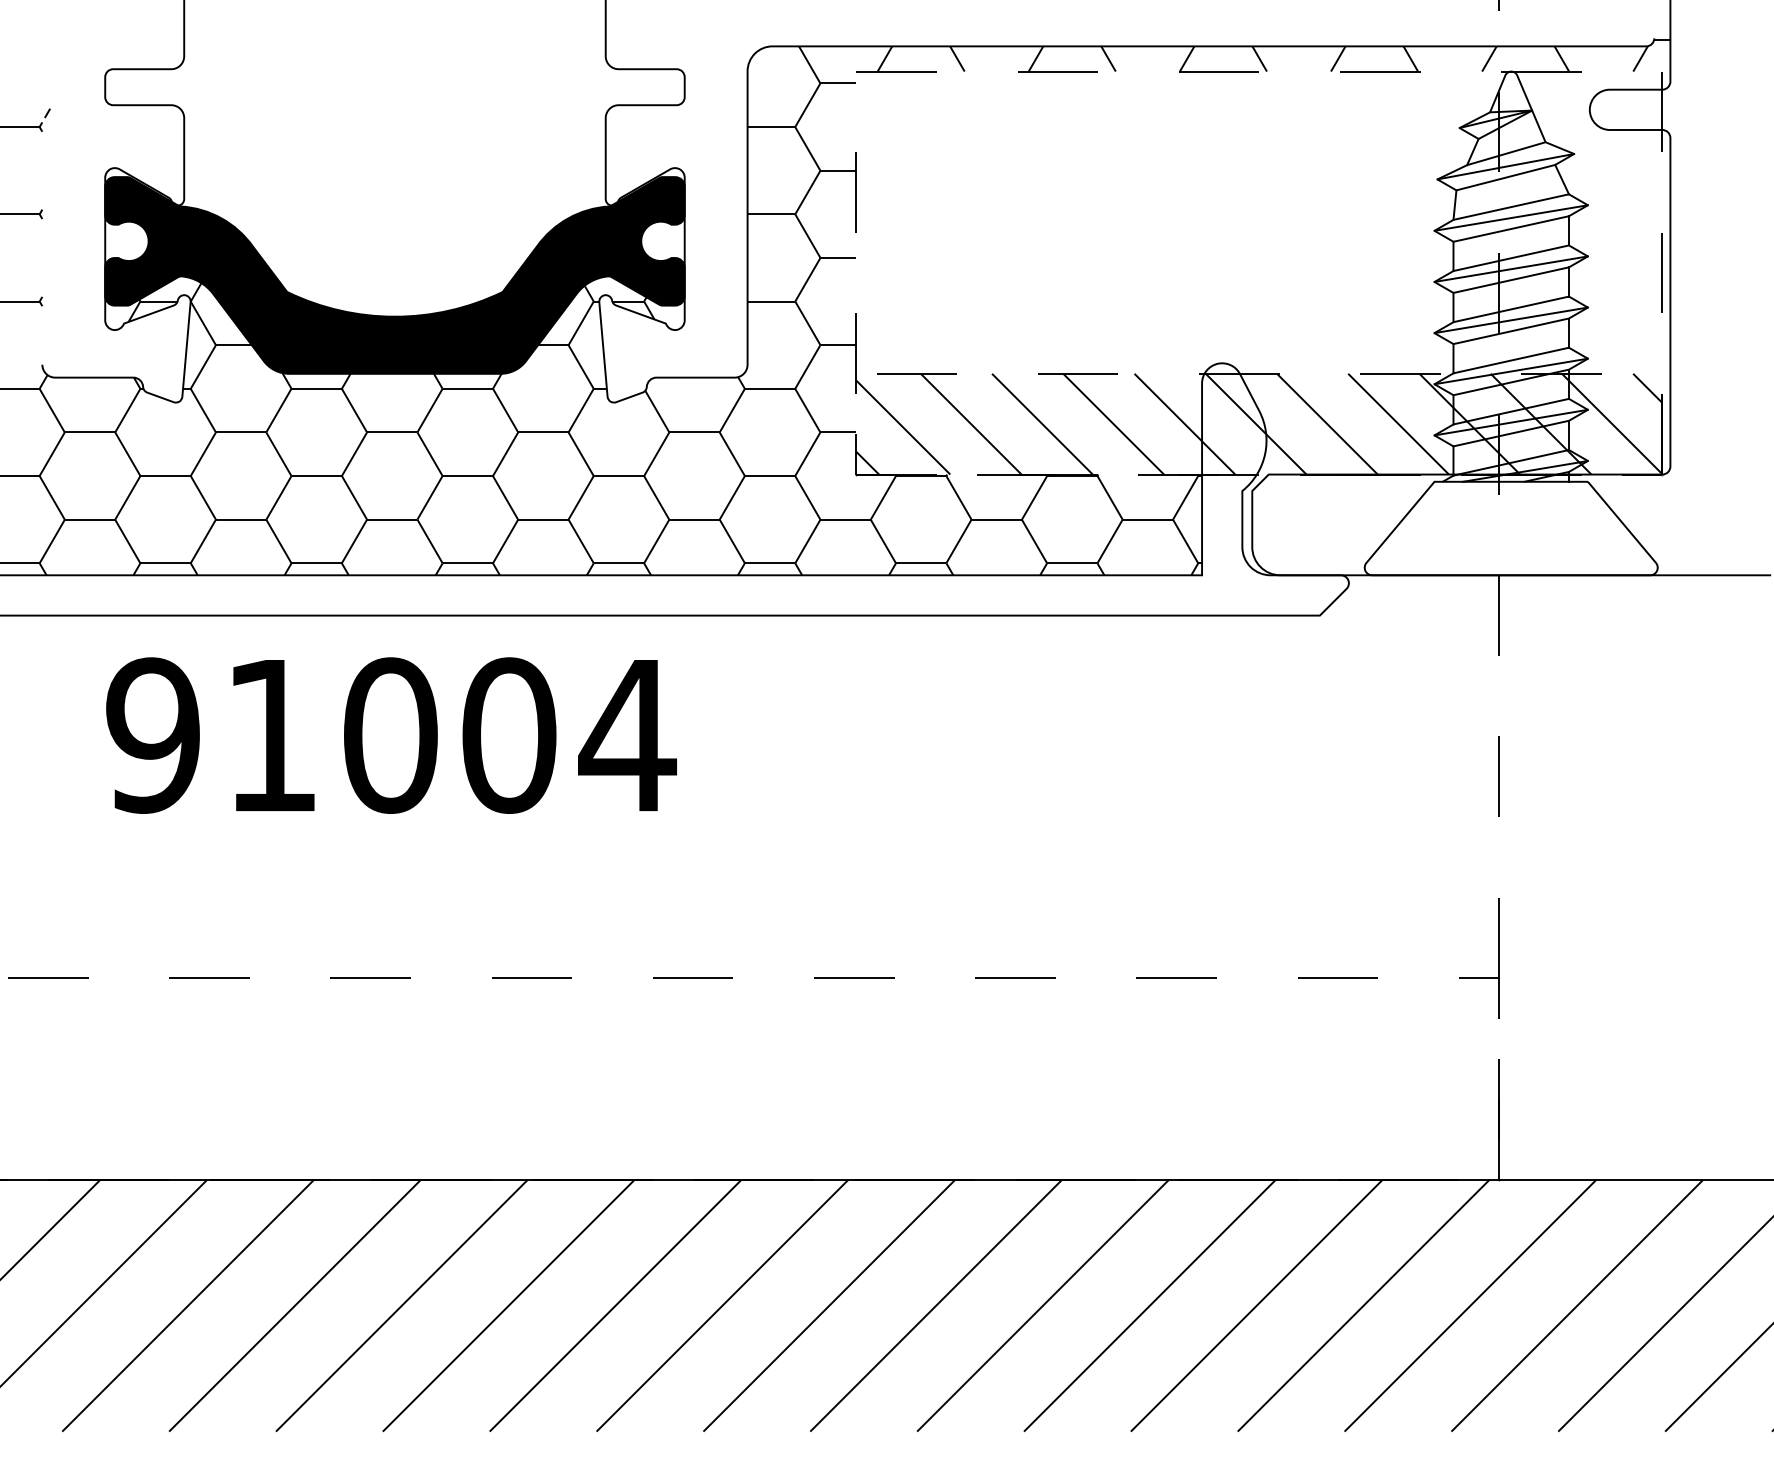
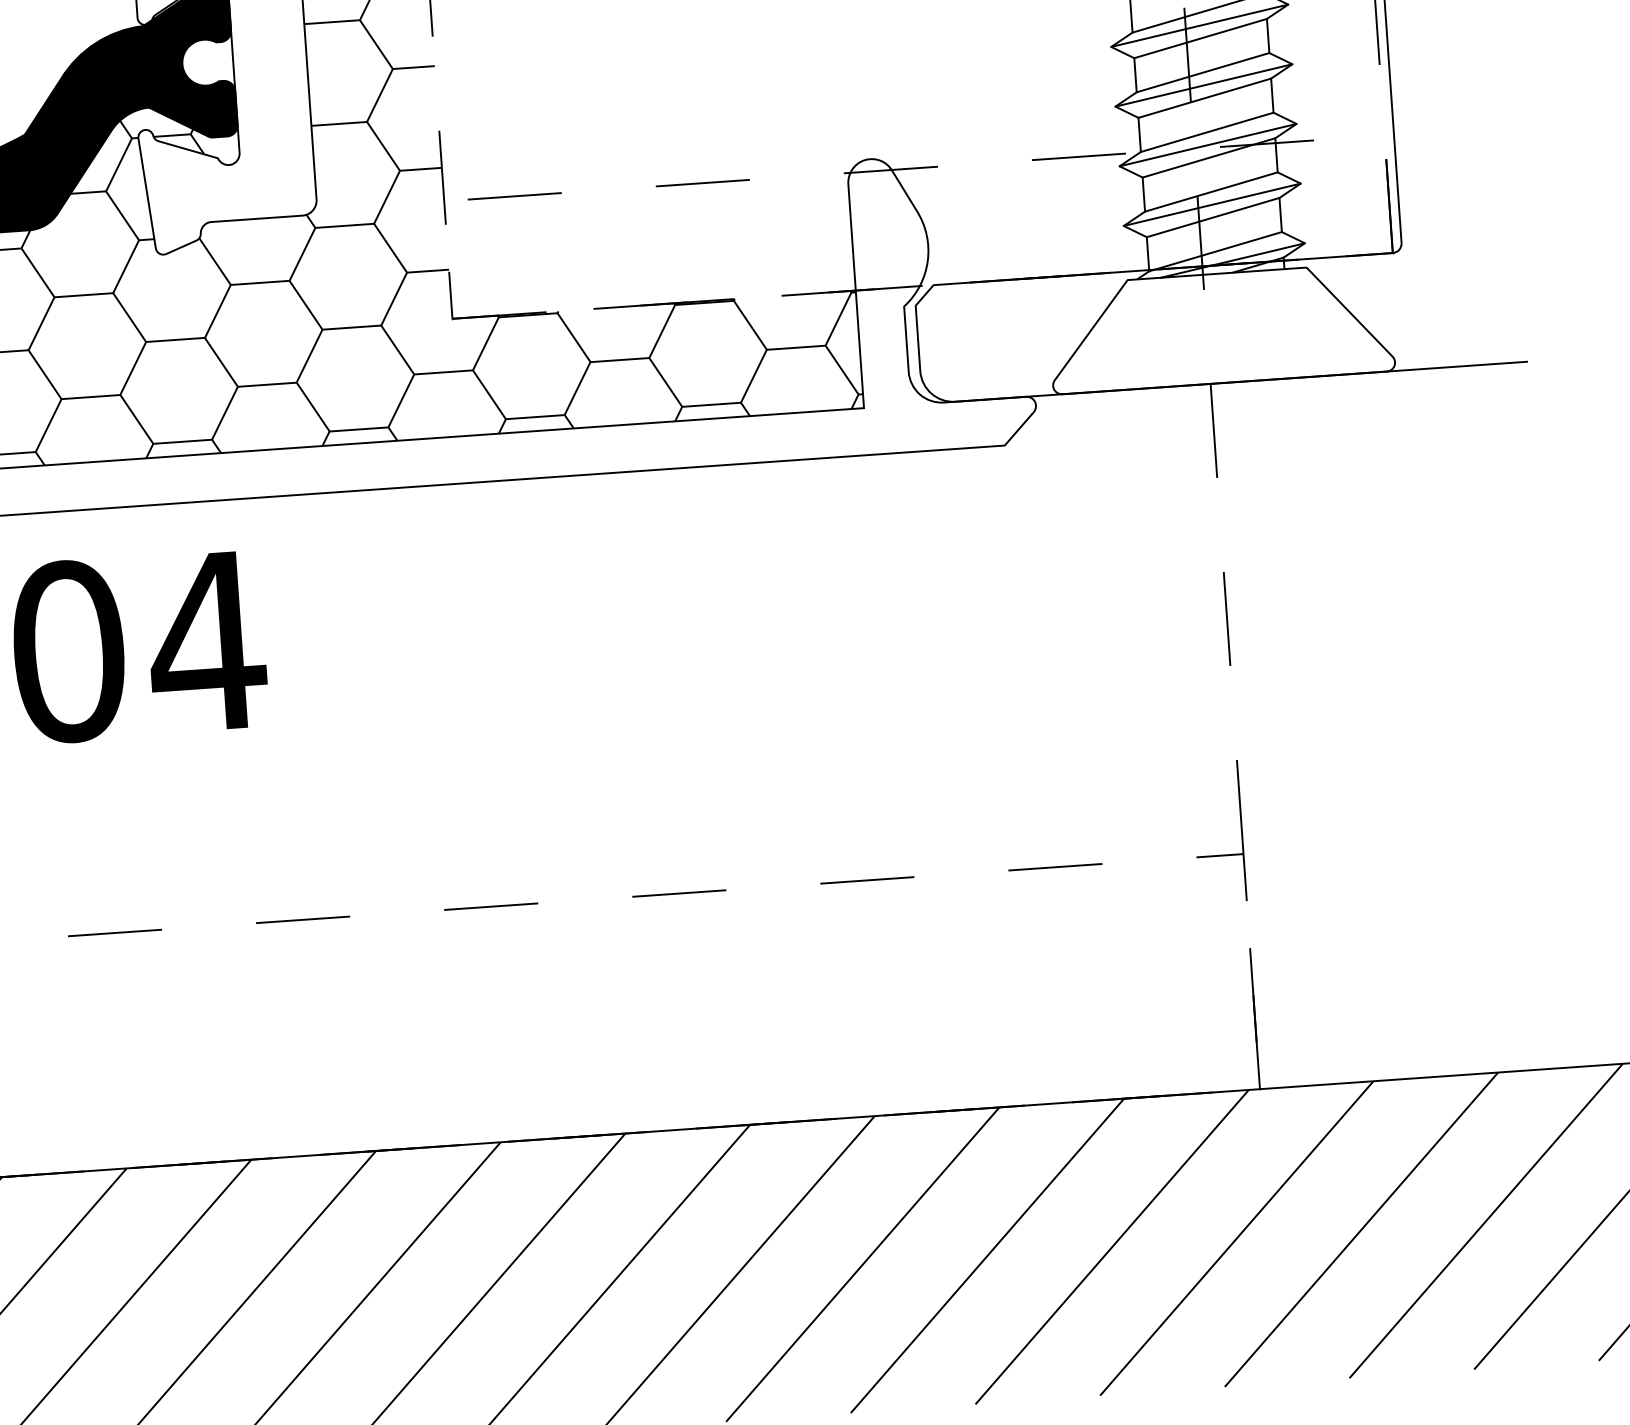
hatch: (1259, 423) -> (918, 226), removed

